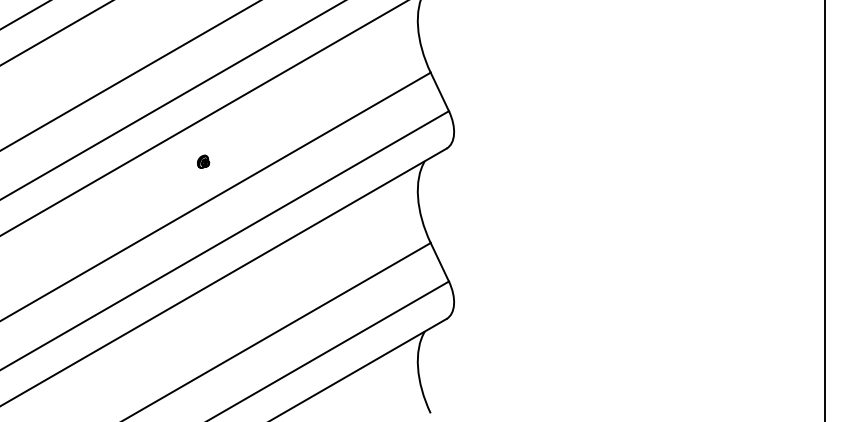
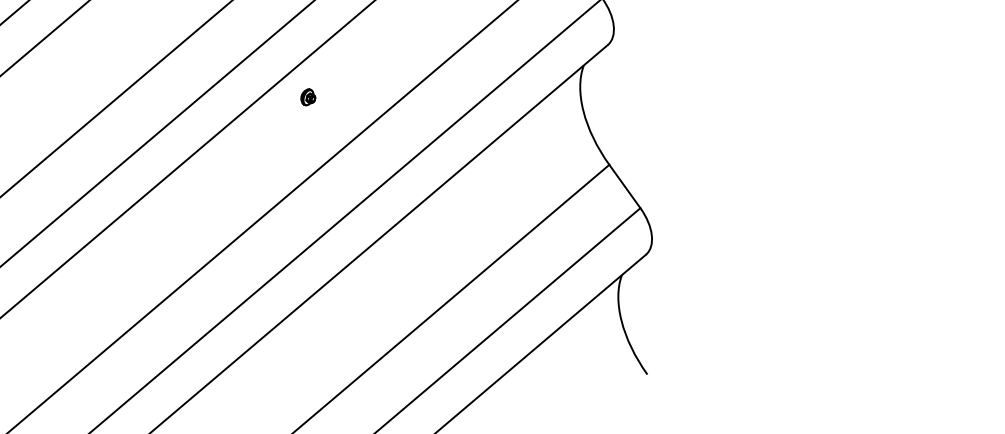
part: (203, 161) -> (308, 96), moved

